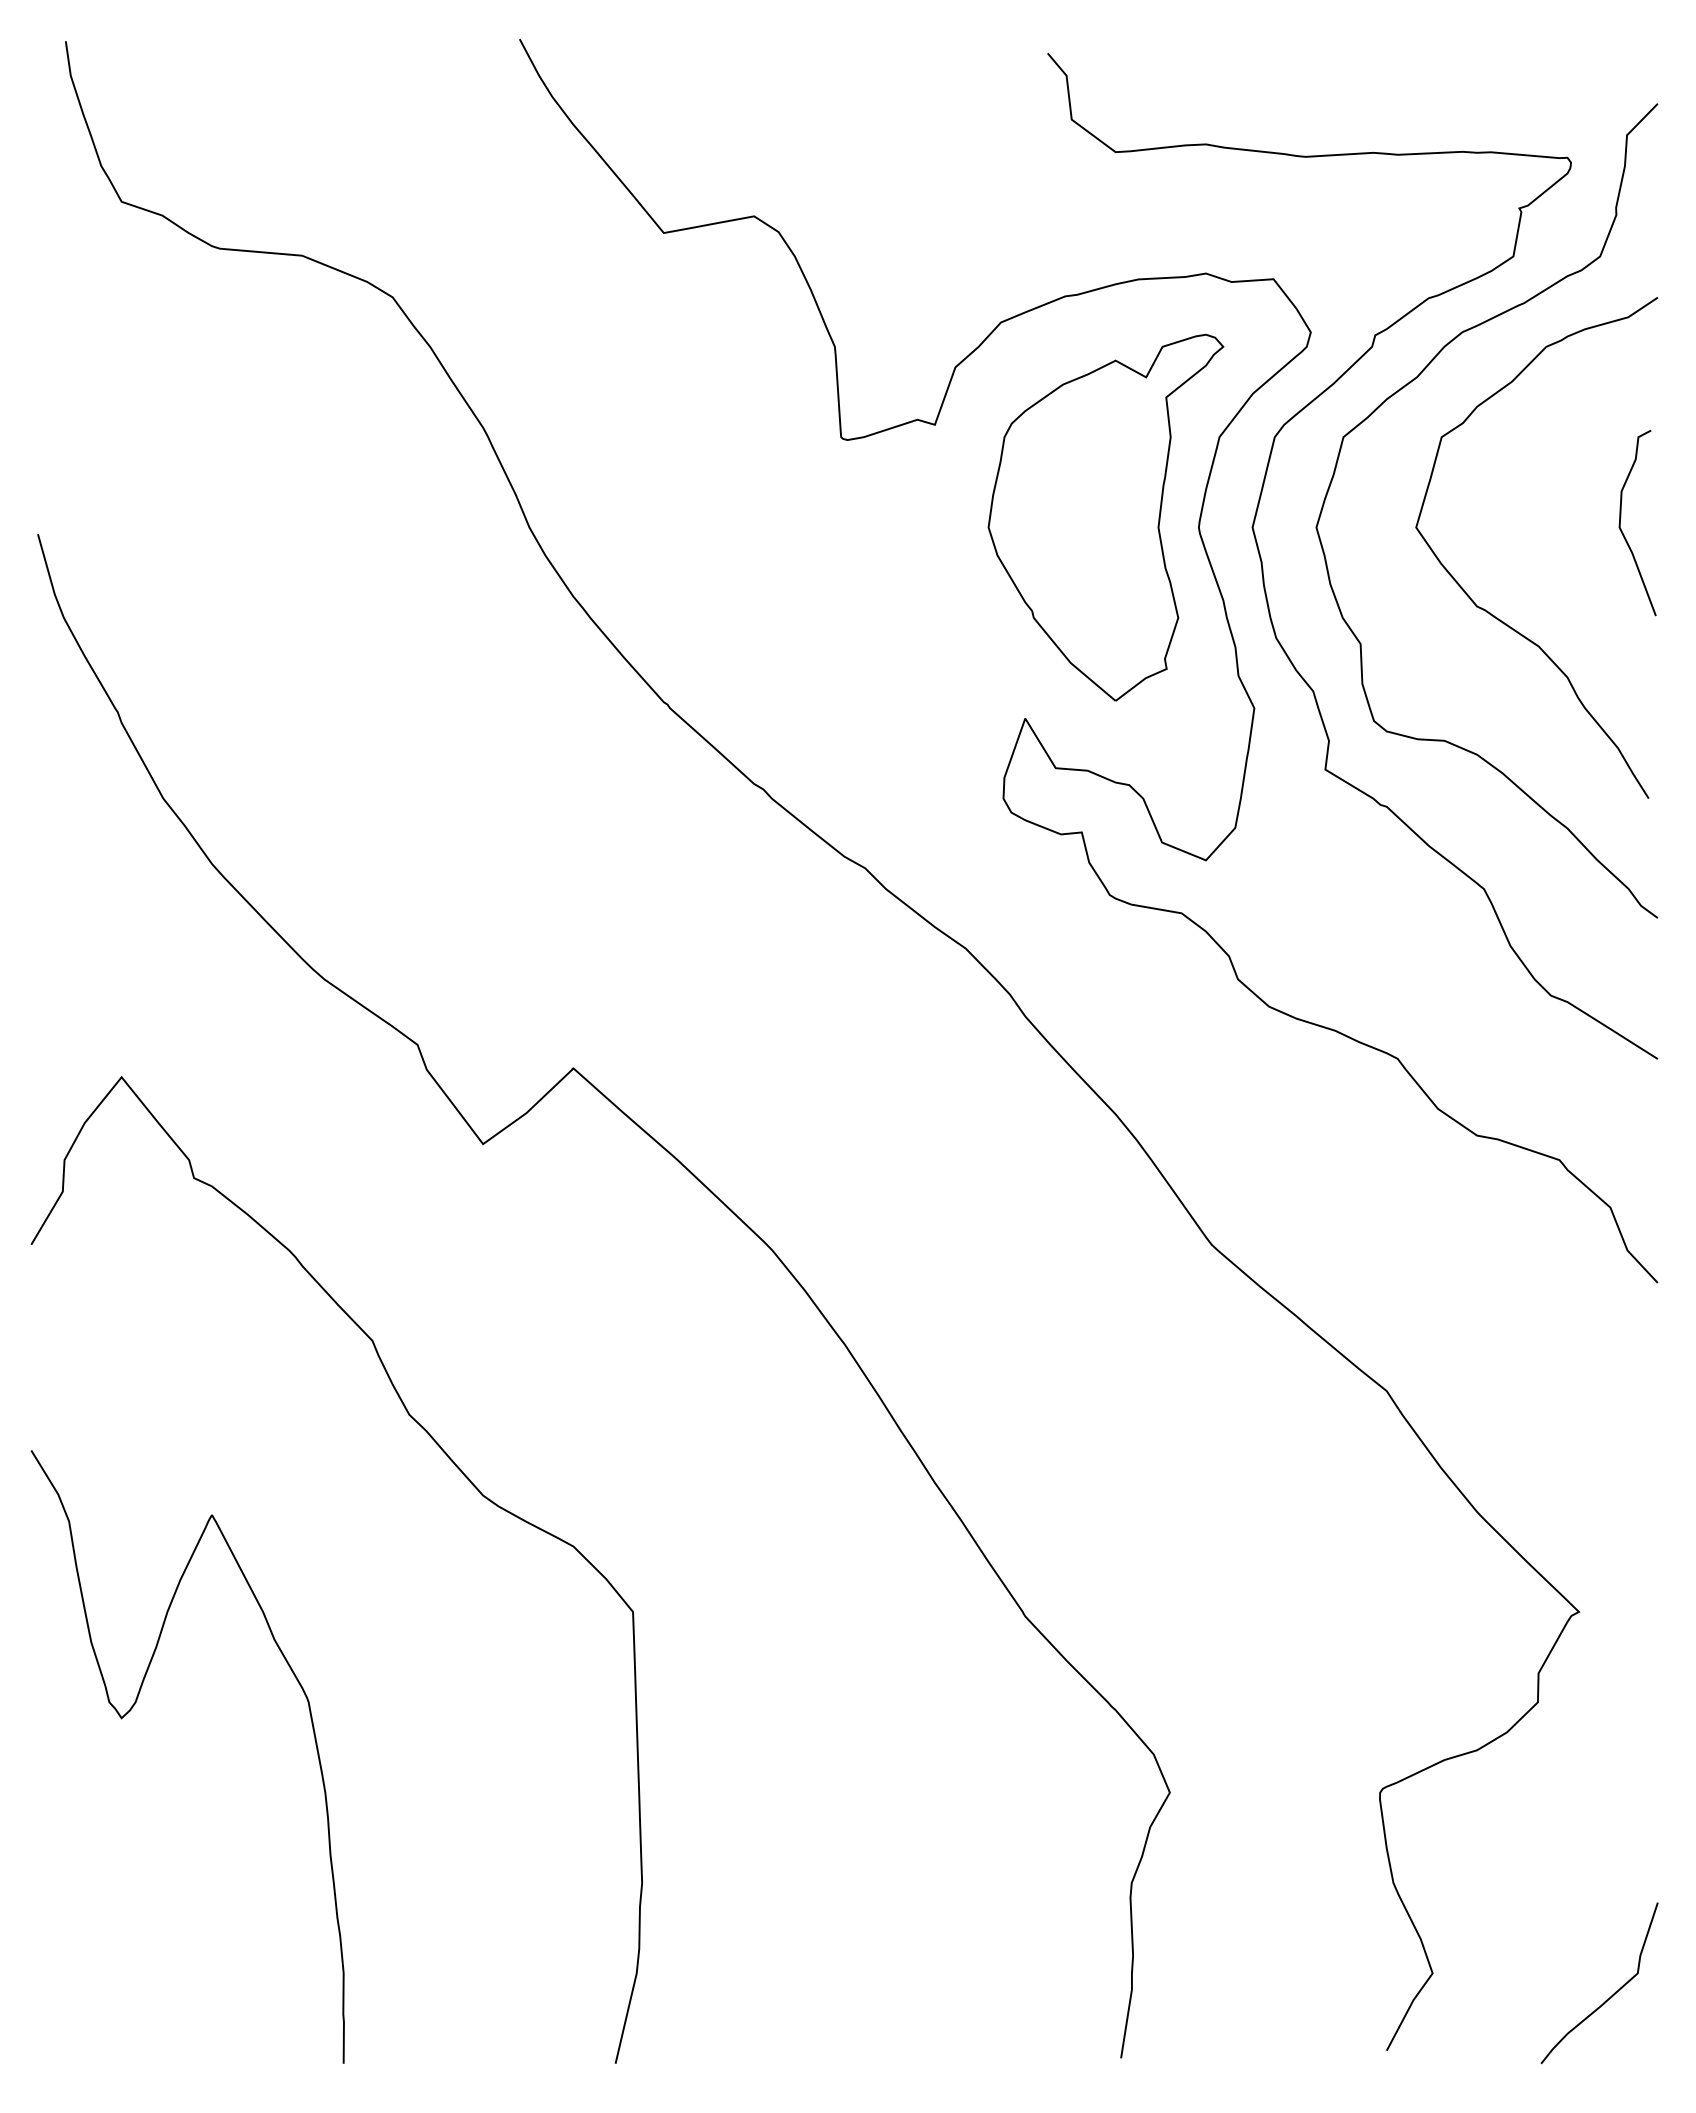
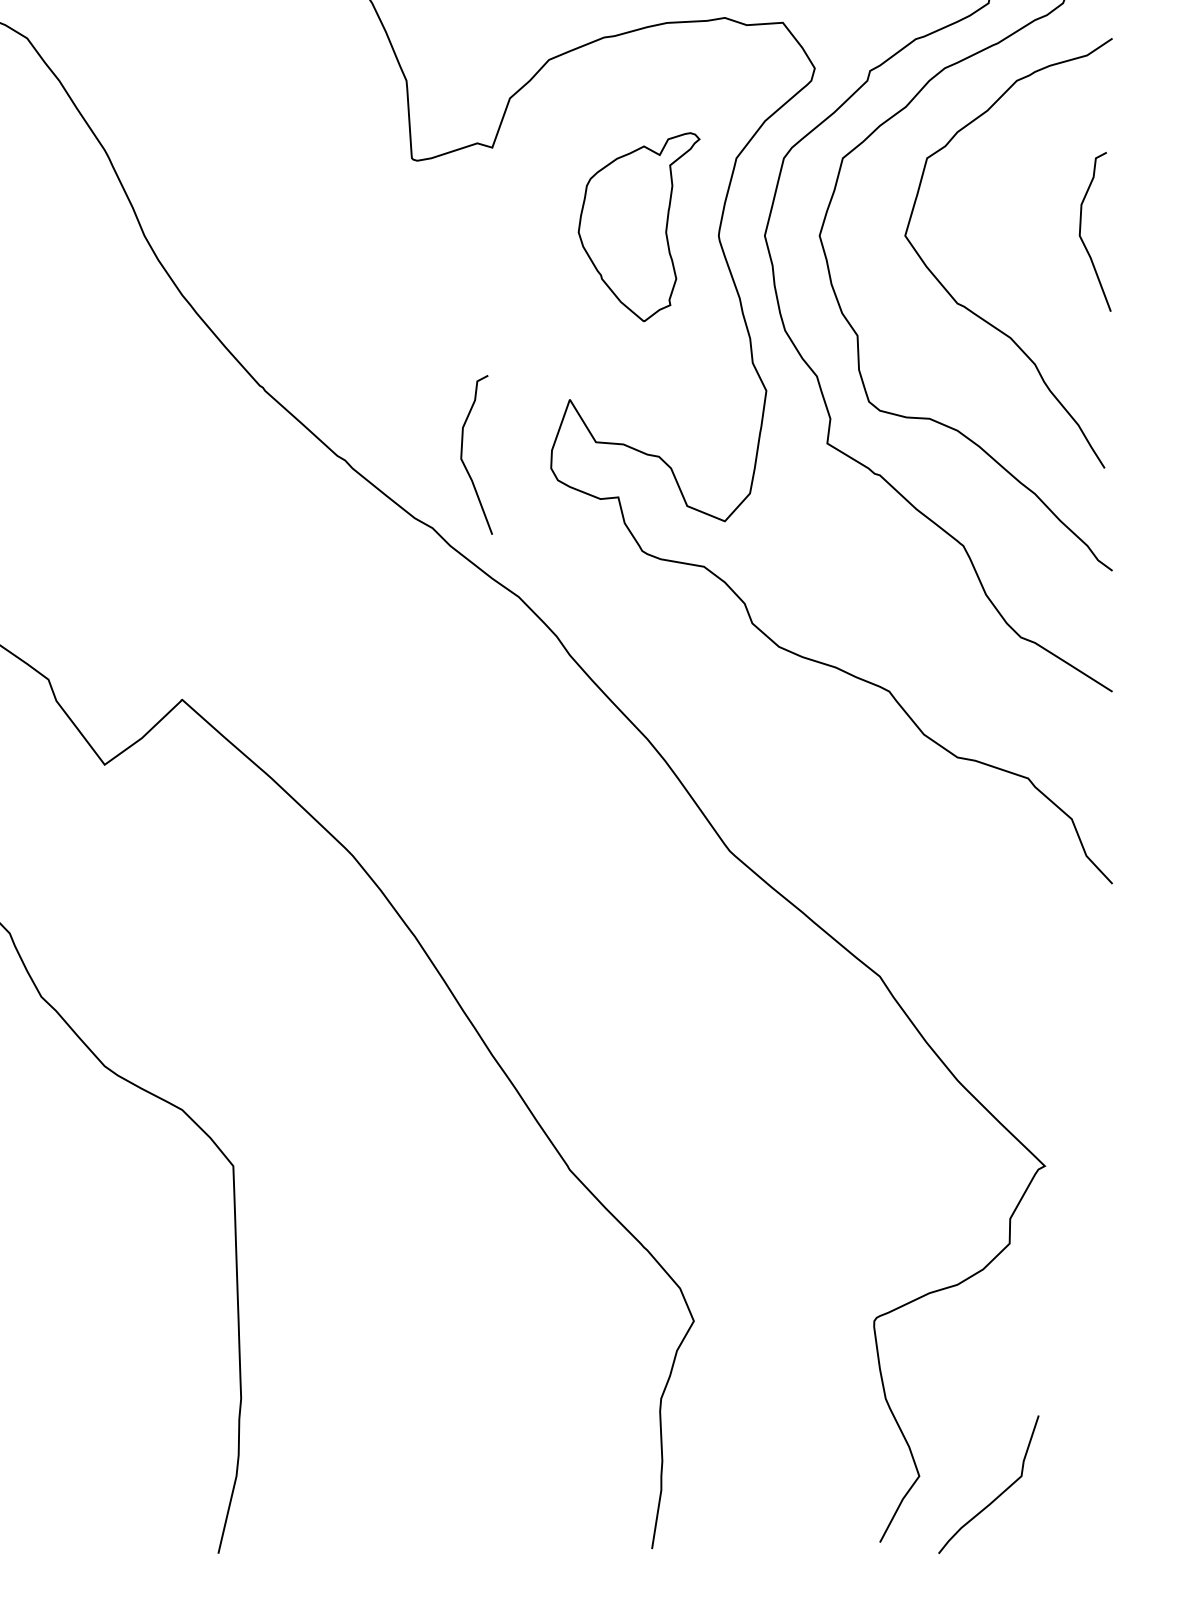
part: (1105, 517) -> (638, 227), size x0.6
curve: (900, 777) -> (462, 450), added
curve: (1612, 1994) -> (999, 1494), moved

